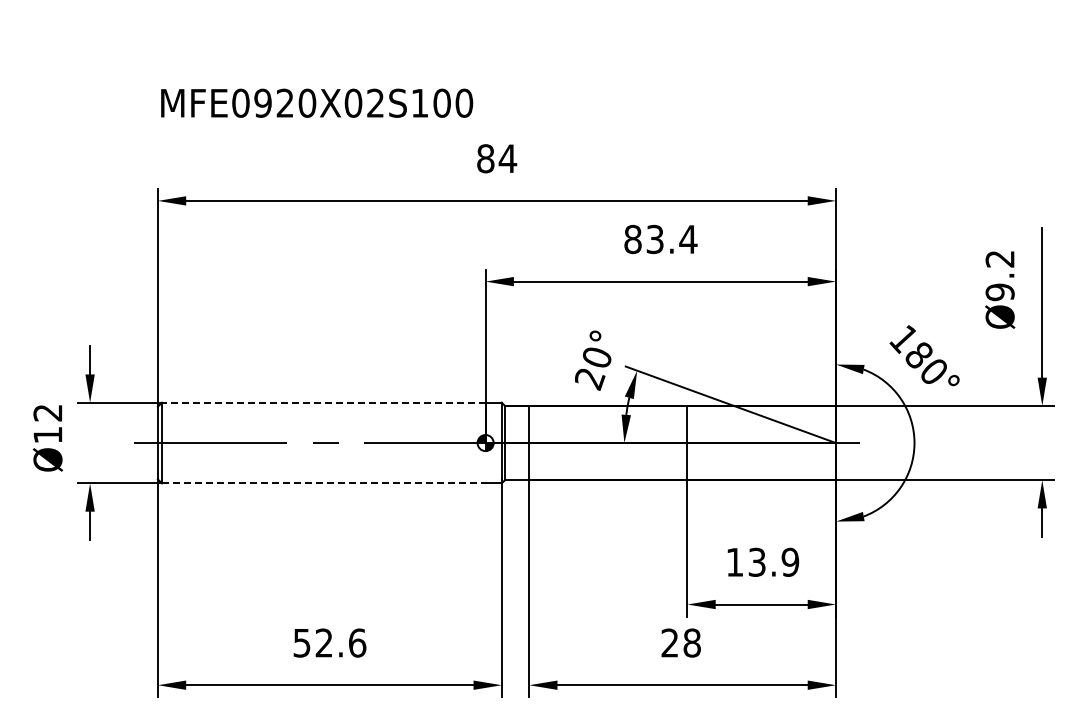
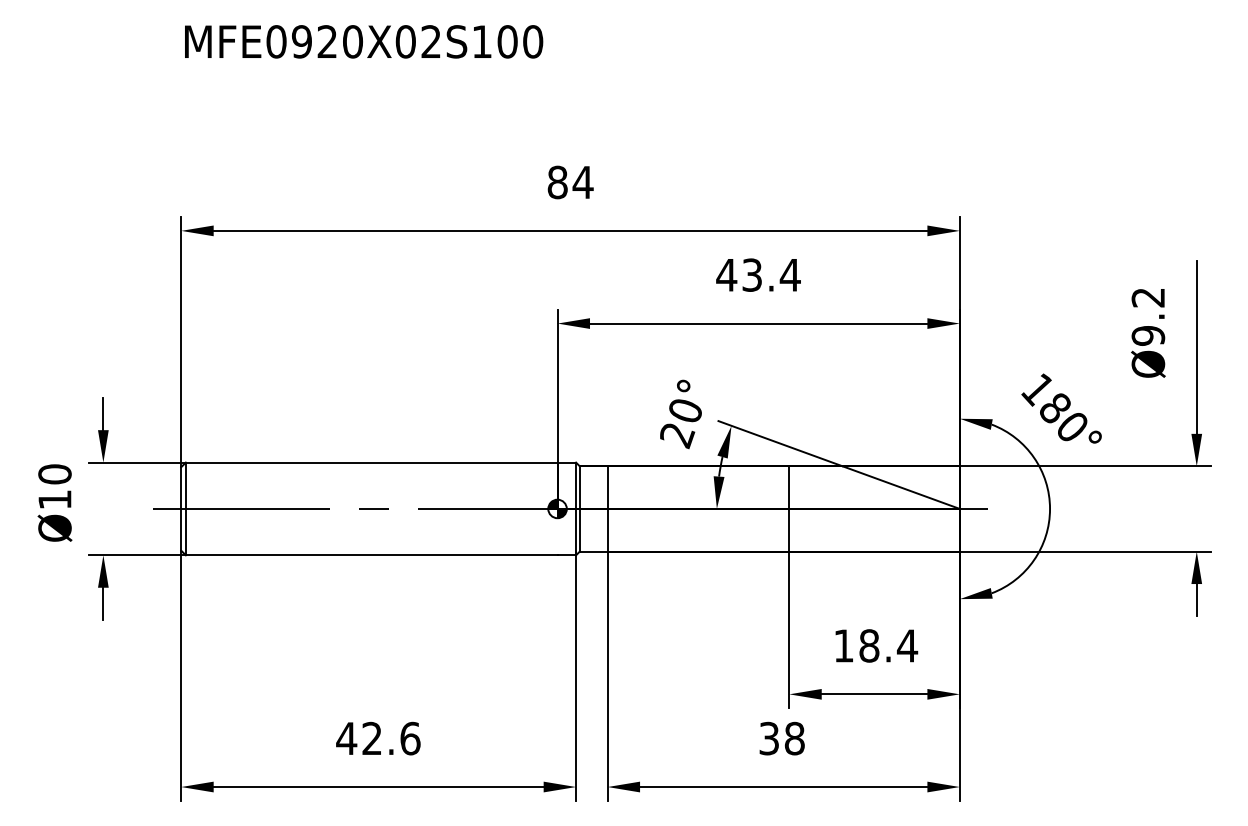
text: (317, 102) -> (364, 40), moved
text: (632, 239) -> (726, 275), 83.4 -> 43.4
line: (323, 402) -> (371, 462), dashed -> solid
text: (47, 412) -> (54, 473), Ø12 -> Ø10
line: (323, 483) -> (371, 555), dashed -> solid
text: (773, 561) -> (888, 644), 13.9 -> 18.4
text: (669, 642) -> (768, 737), 28 -> 38
text: (301, 643) -> (346, 739), 52.6 -> 42.6

